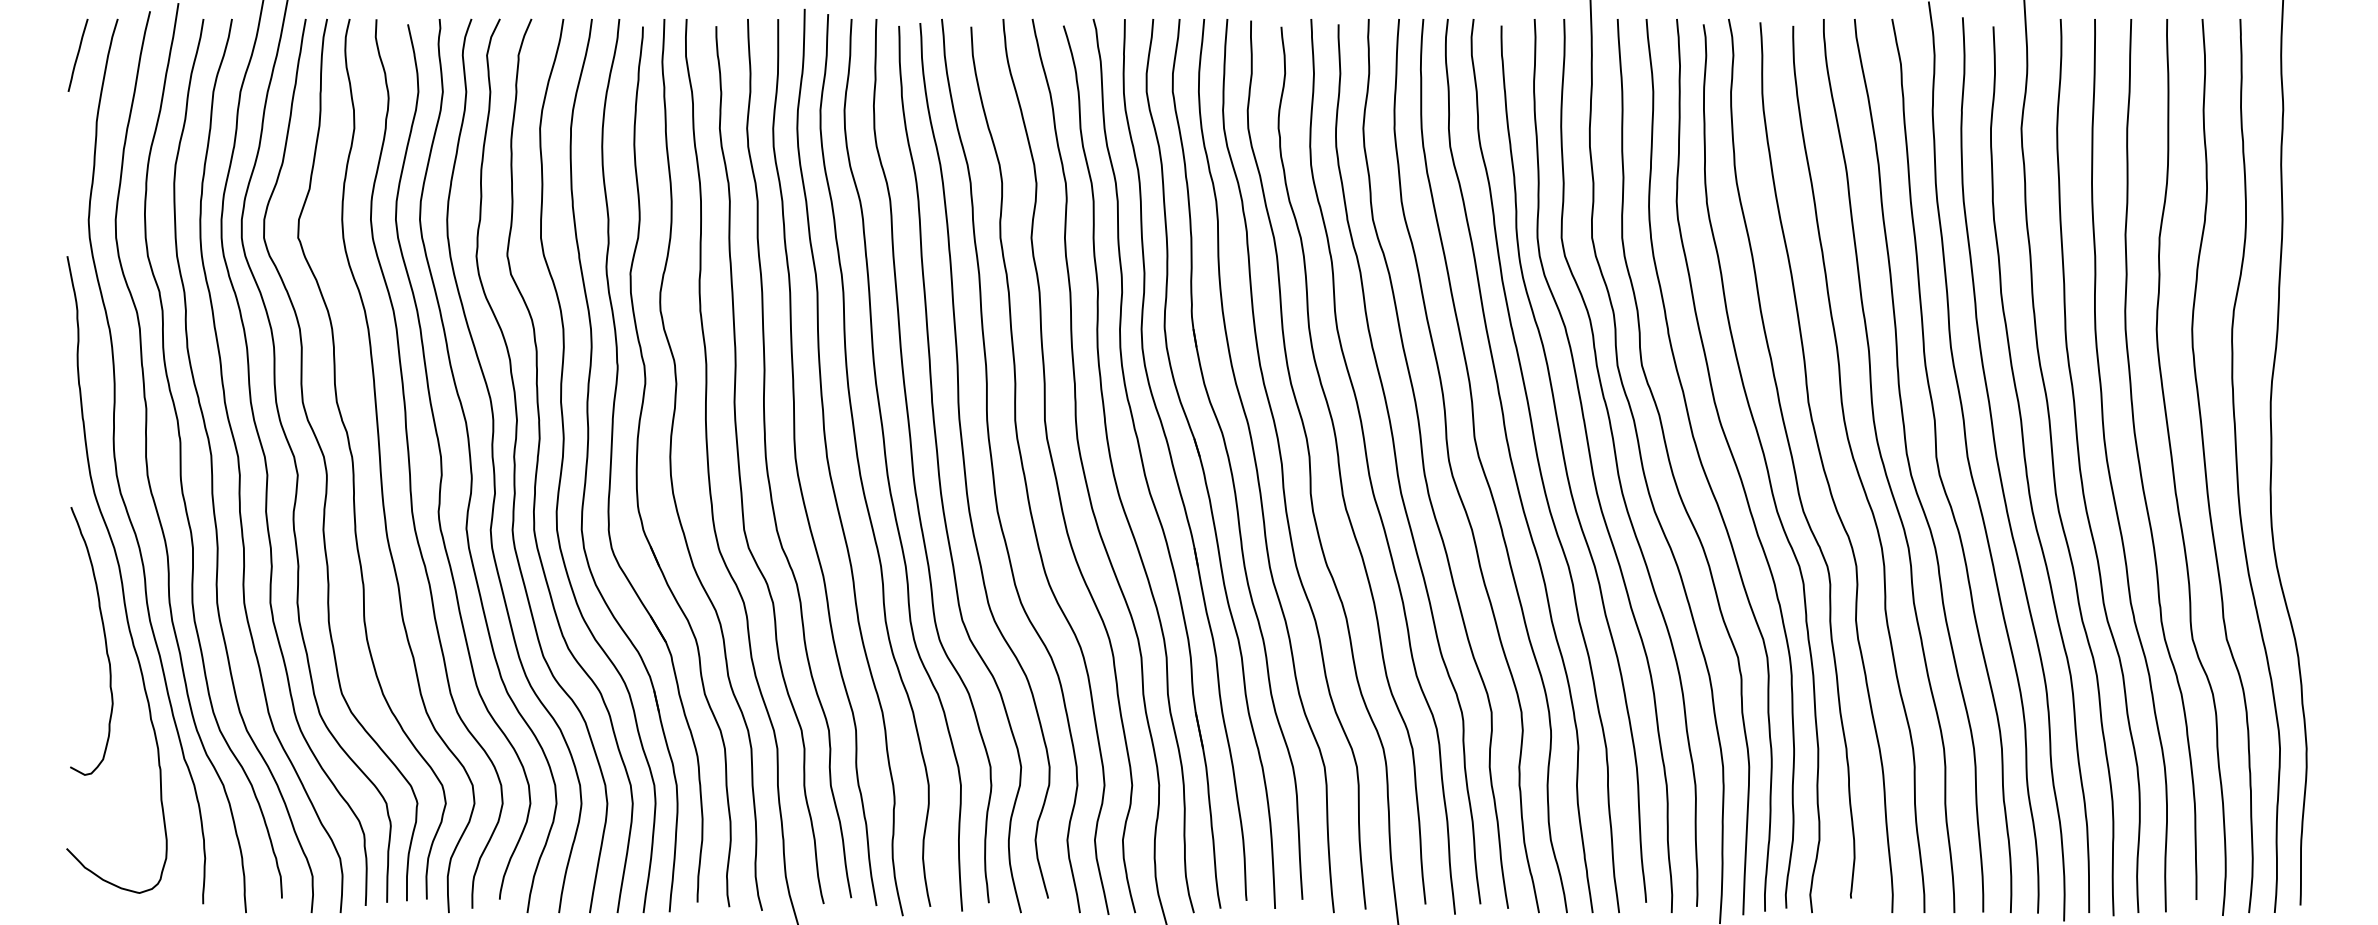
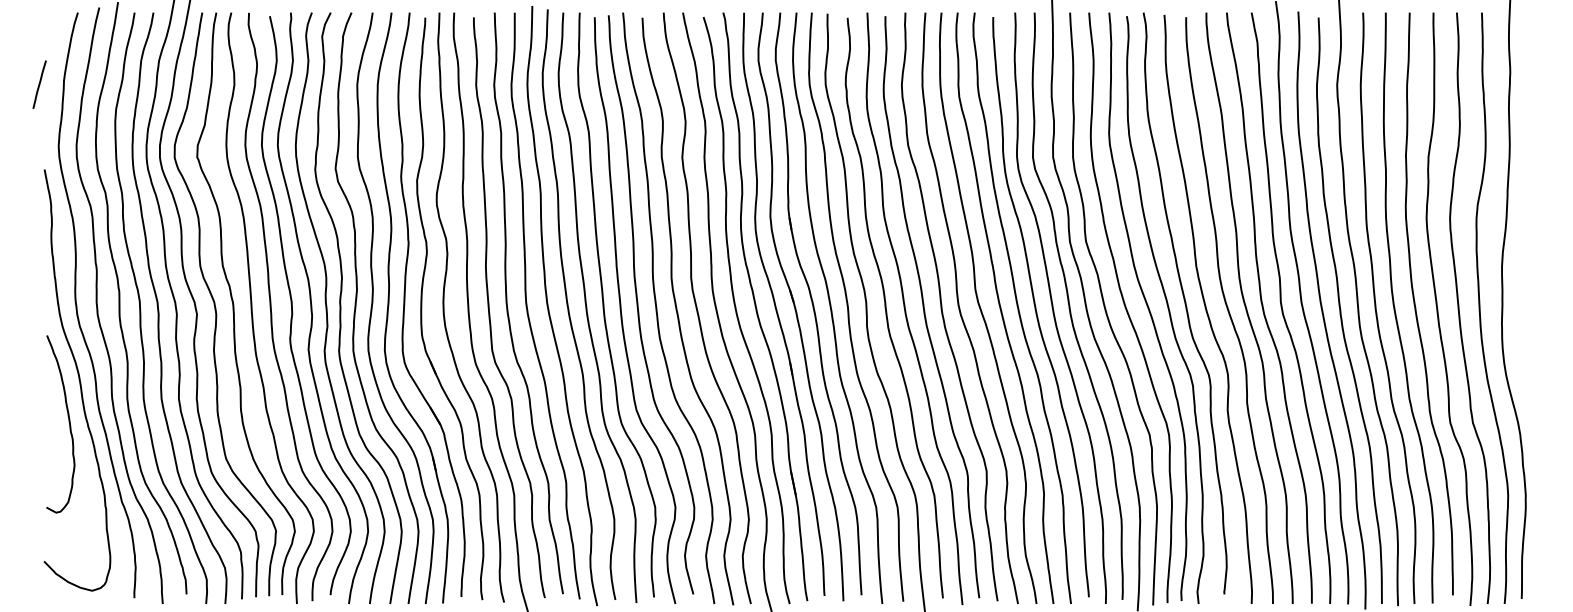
line: (77, 55) -> (39, 84), moved

